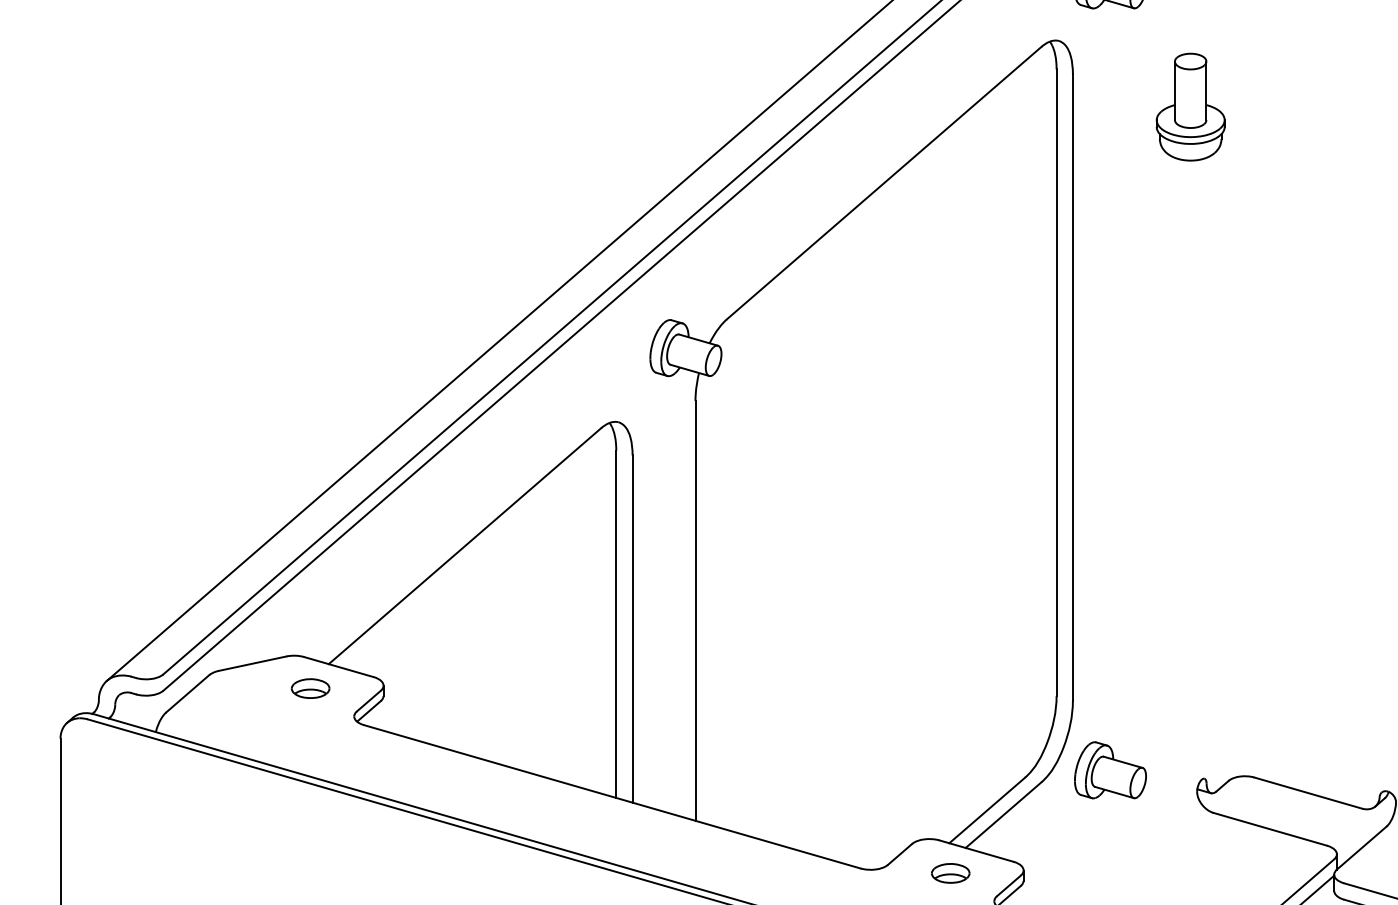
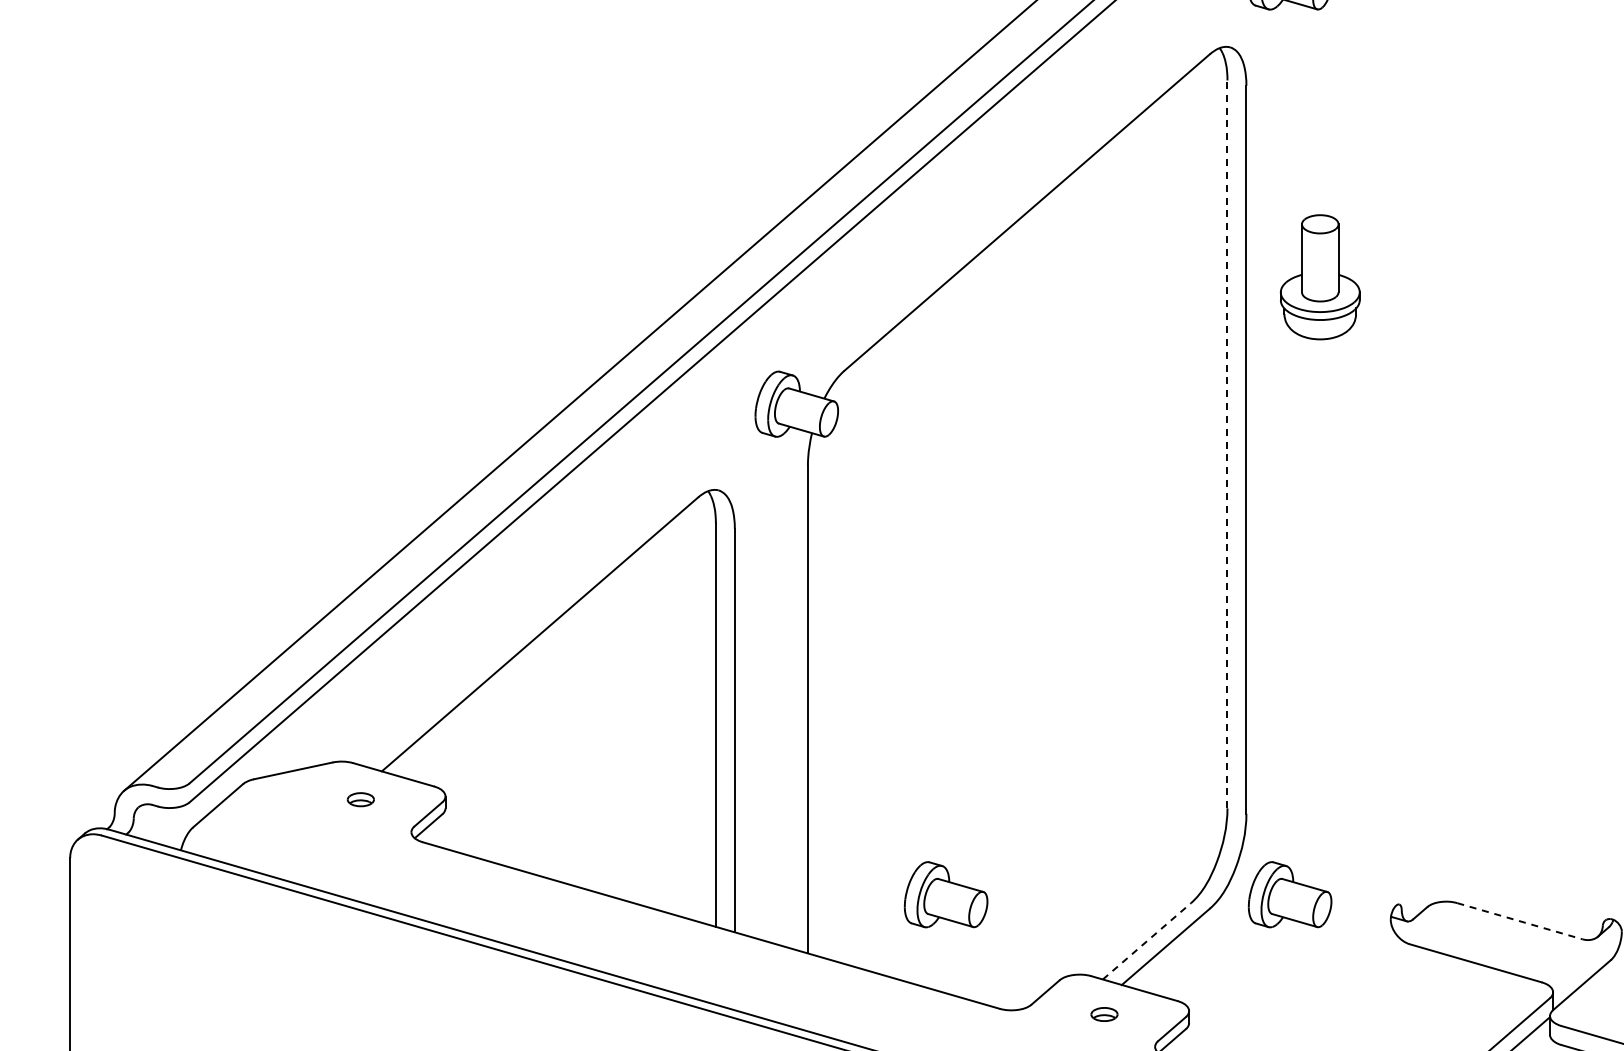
part: (1190, 107) -> (1320, 277), moved
line: (1056, 382) -> (1227, 444), solid -> dashed
part: (310, 688) -> (360, 799), size x0.6
part: (813, 770) -> (945, 894), added
line: (1308, 793) -> (1520, 921), solid -> dashed
line: (987, 810) -> (1147, 941), solid -> dashed
part: (950, 873) -> (1104, 1014), size x0.6

